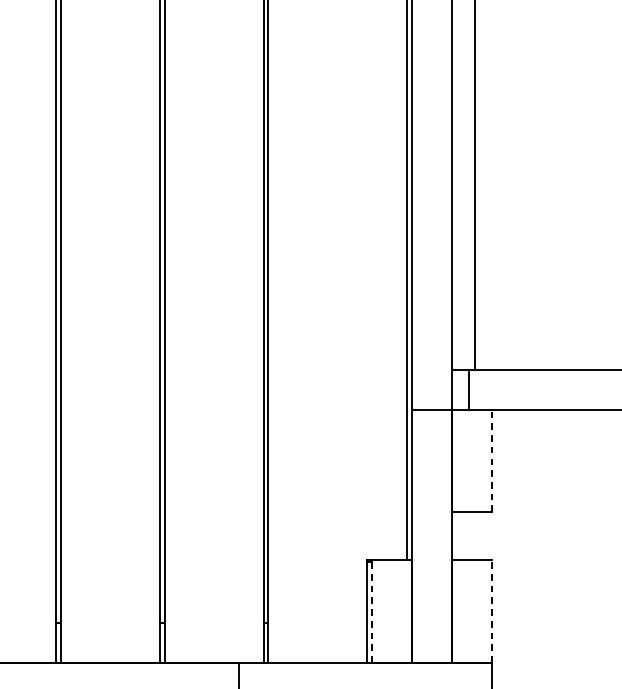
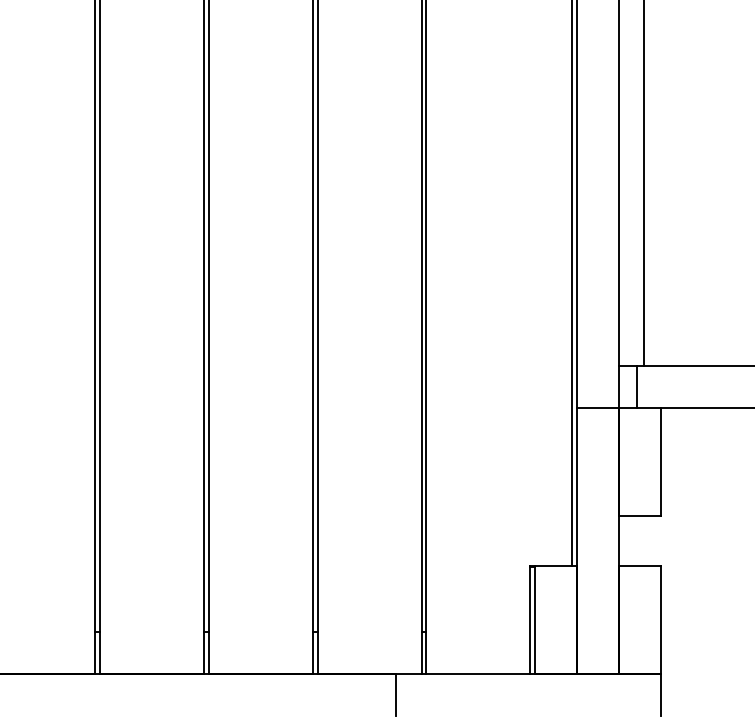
line: (492, 460) -> (661, 461), dashed -> solid
line: (372, 611) -> (535, 619), dashed -> solid
line: (492, 611) -> (661, 619), dashed -> solid

